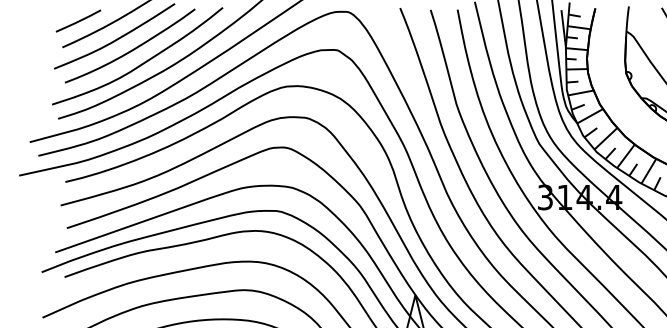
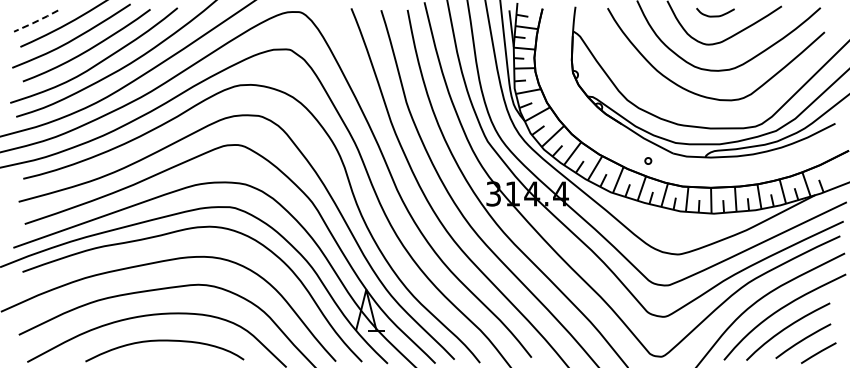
line: (78, 21) -> (36, 21), solid -> dashed

